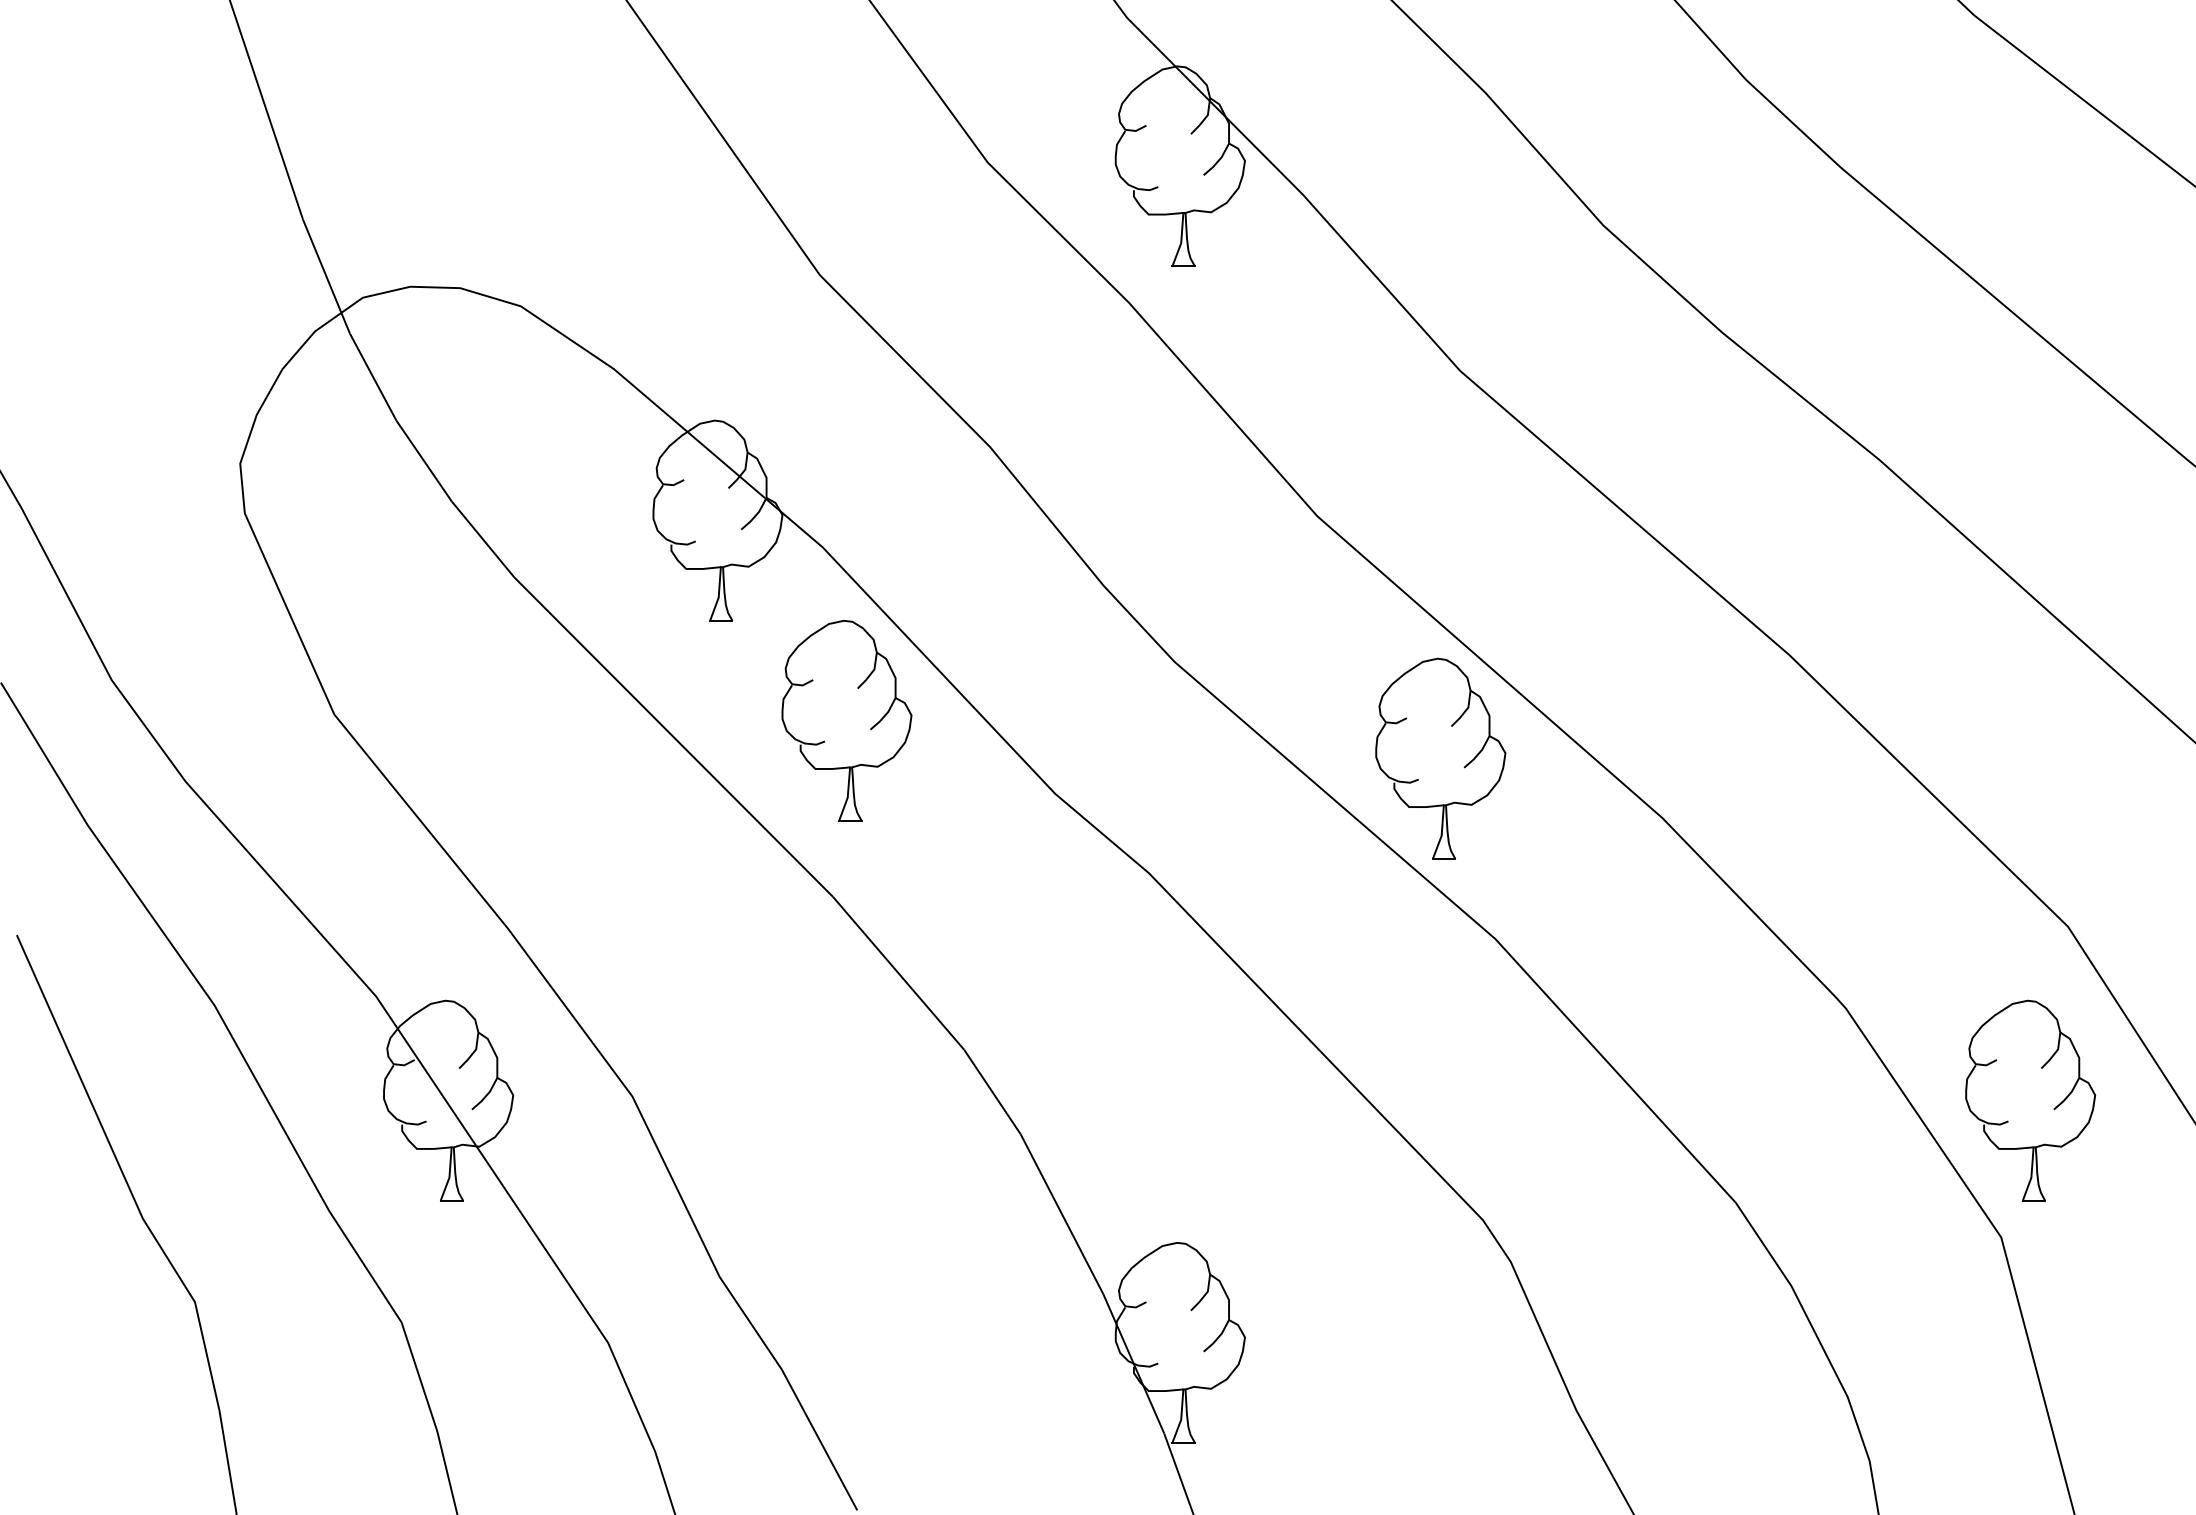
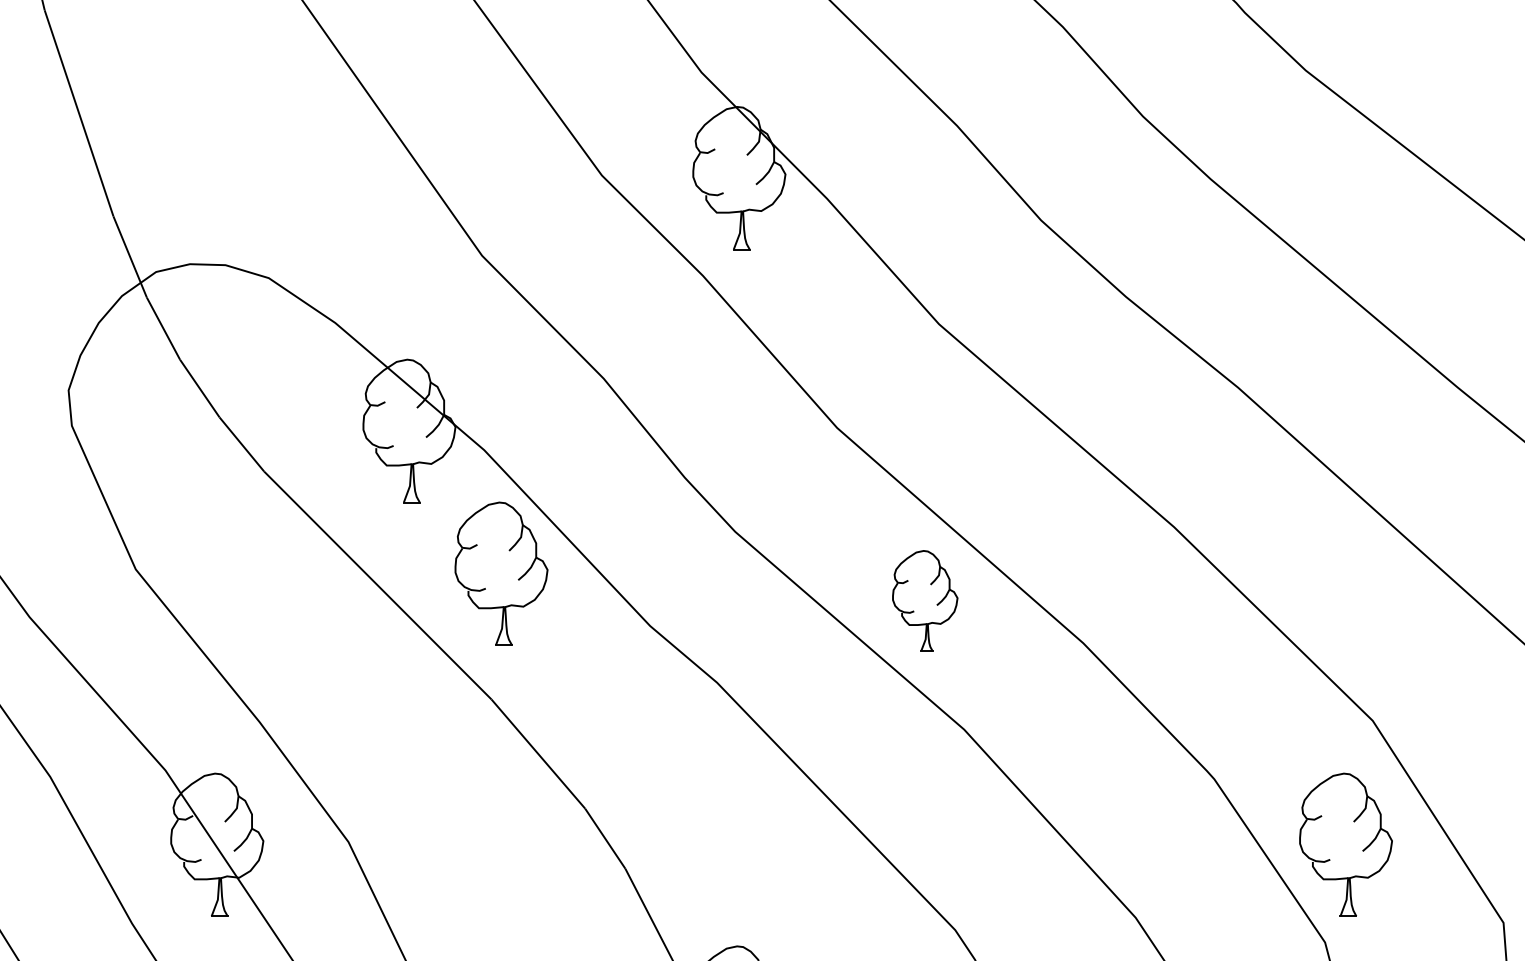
part: (1440, 758) -> (925, 600), size x0.7

